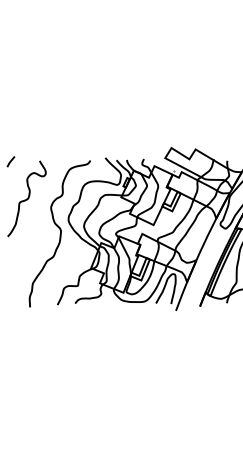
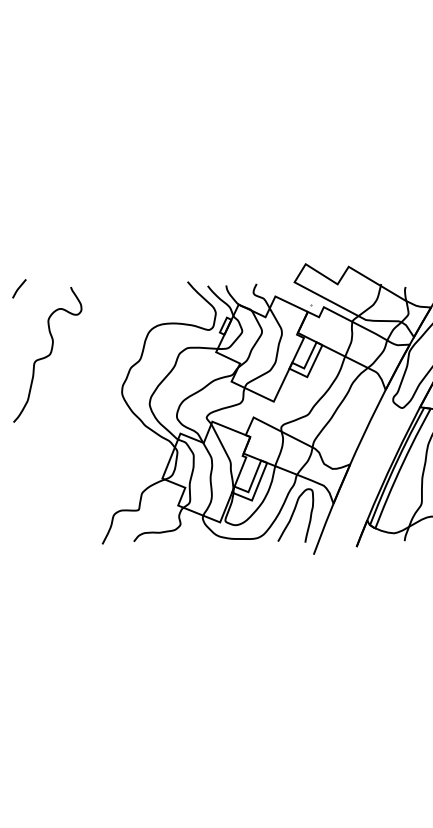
curve: (60, 233) -> (107, 416), removed

